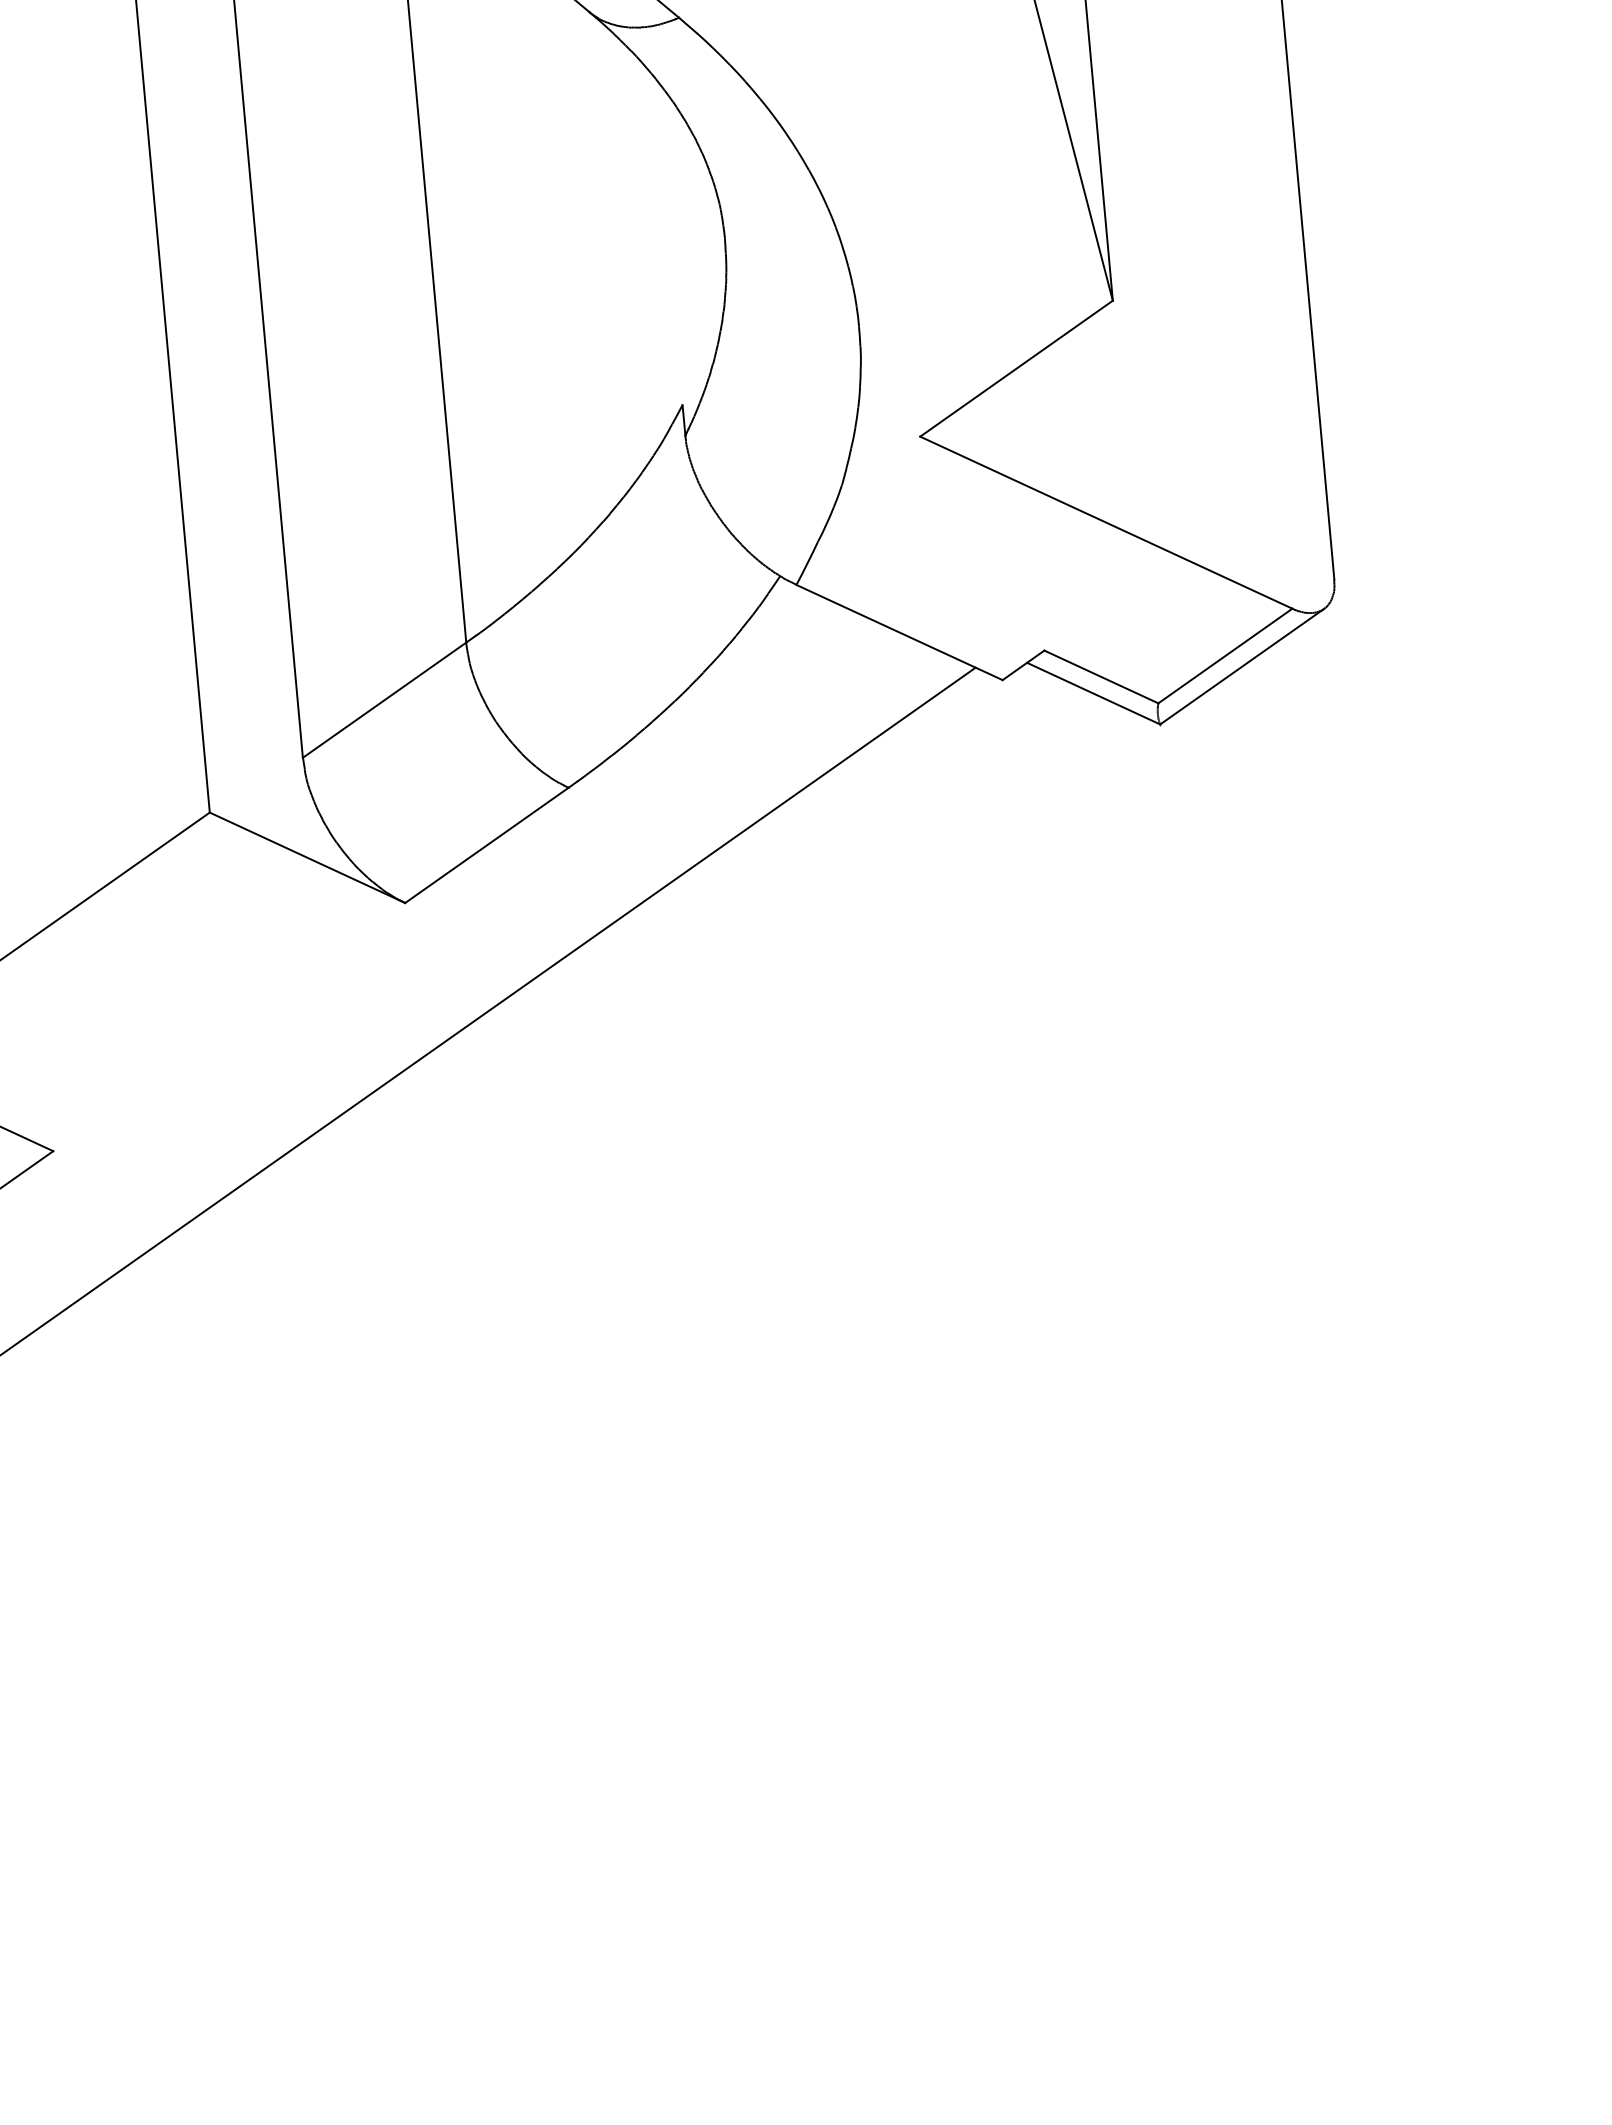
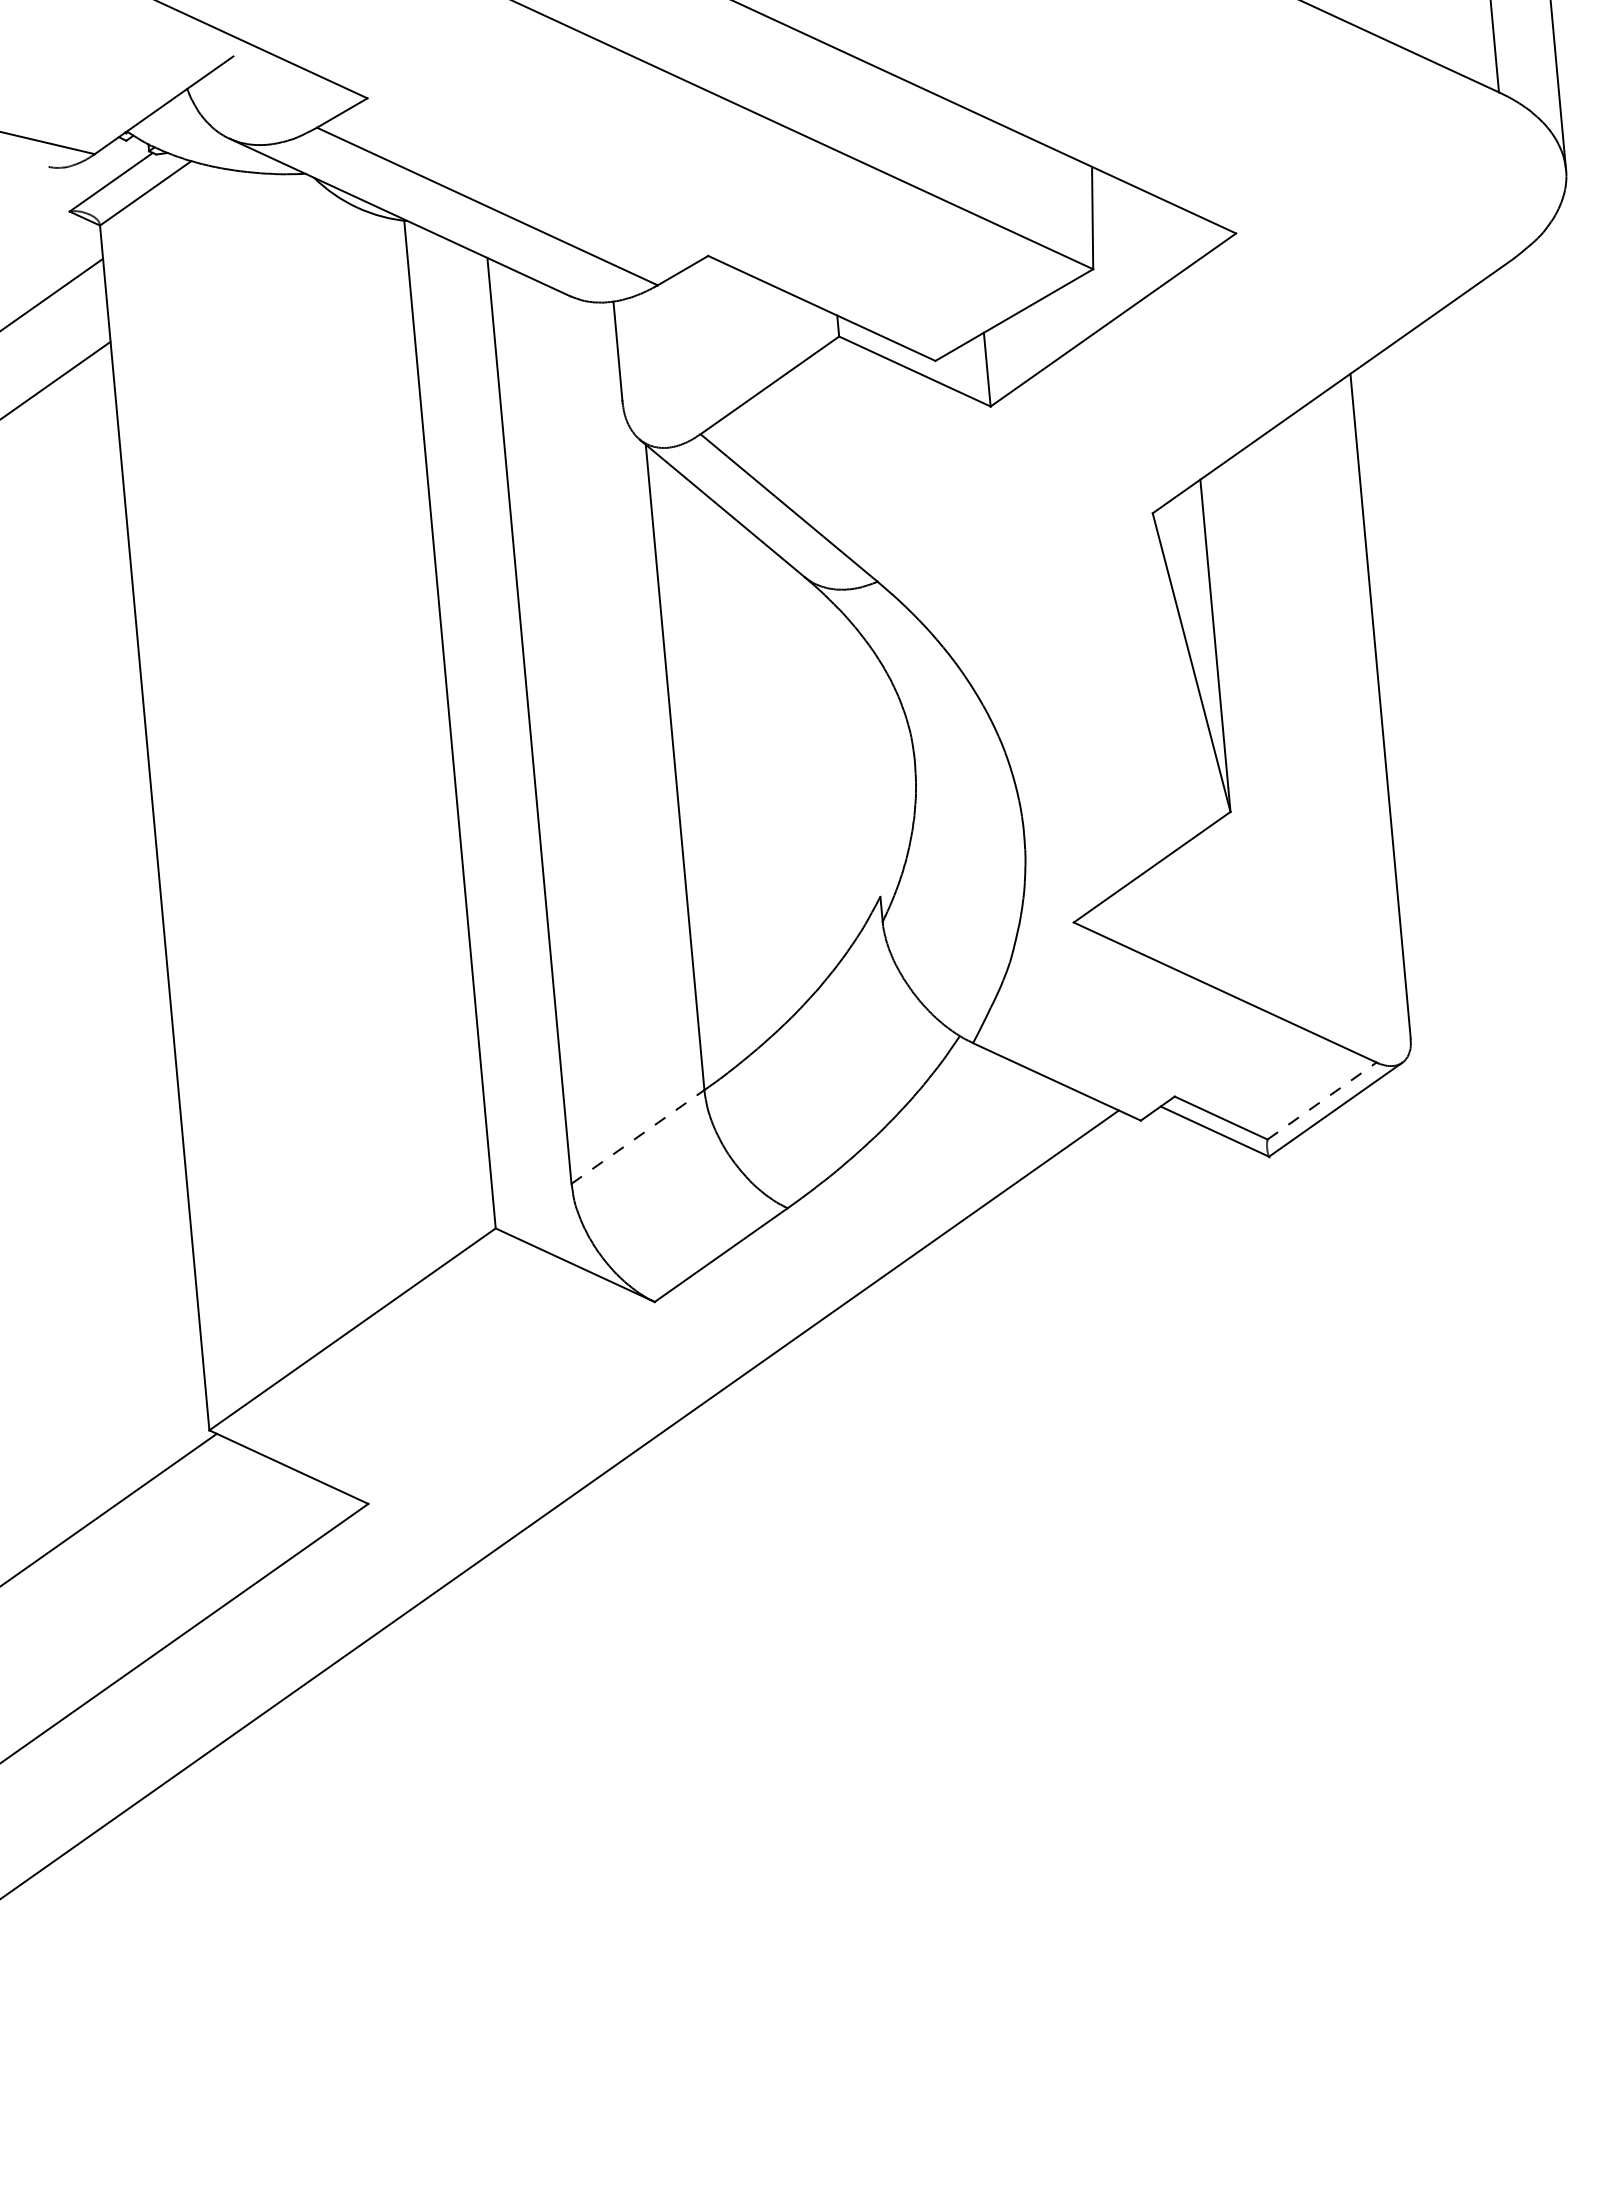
line: (1225, 656) -> (1322, 1101), solid -> dashed
line: (385, 699) -> (638, 1136), solid -> dashed

